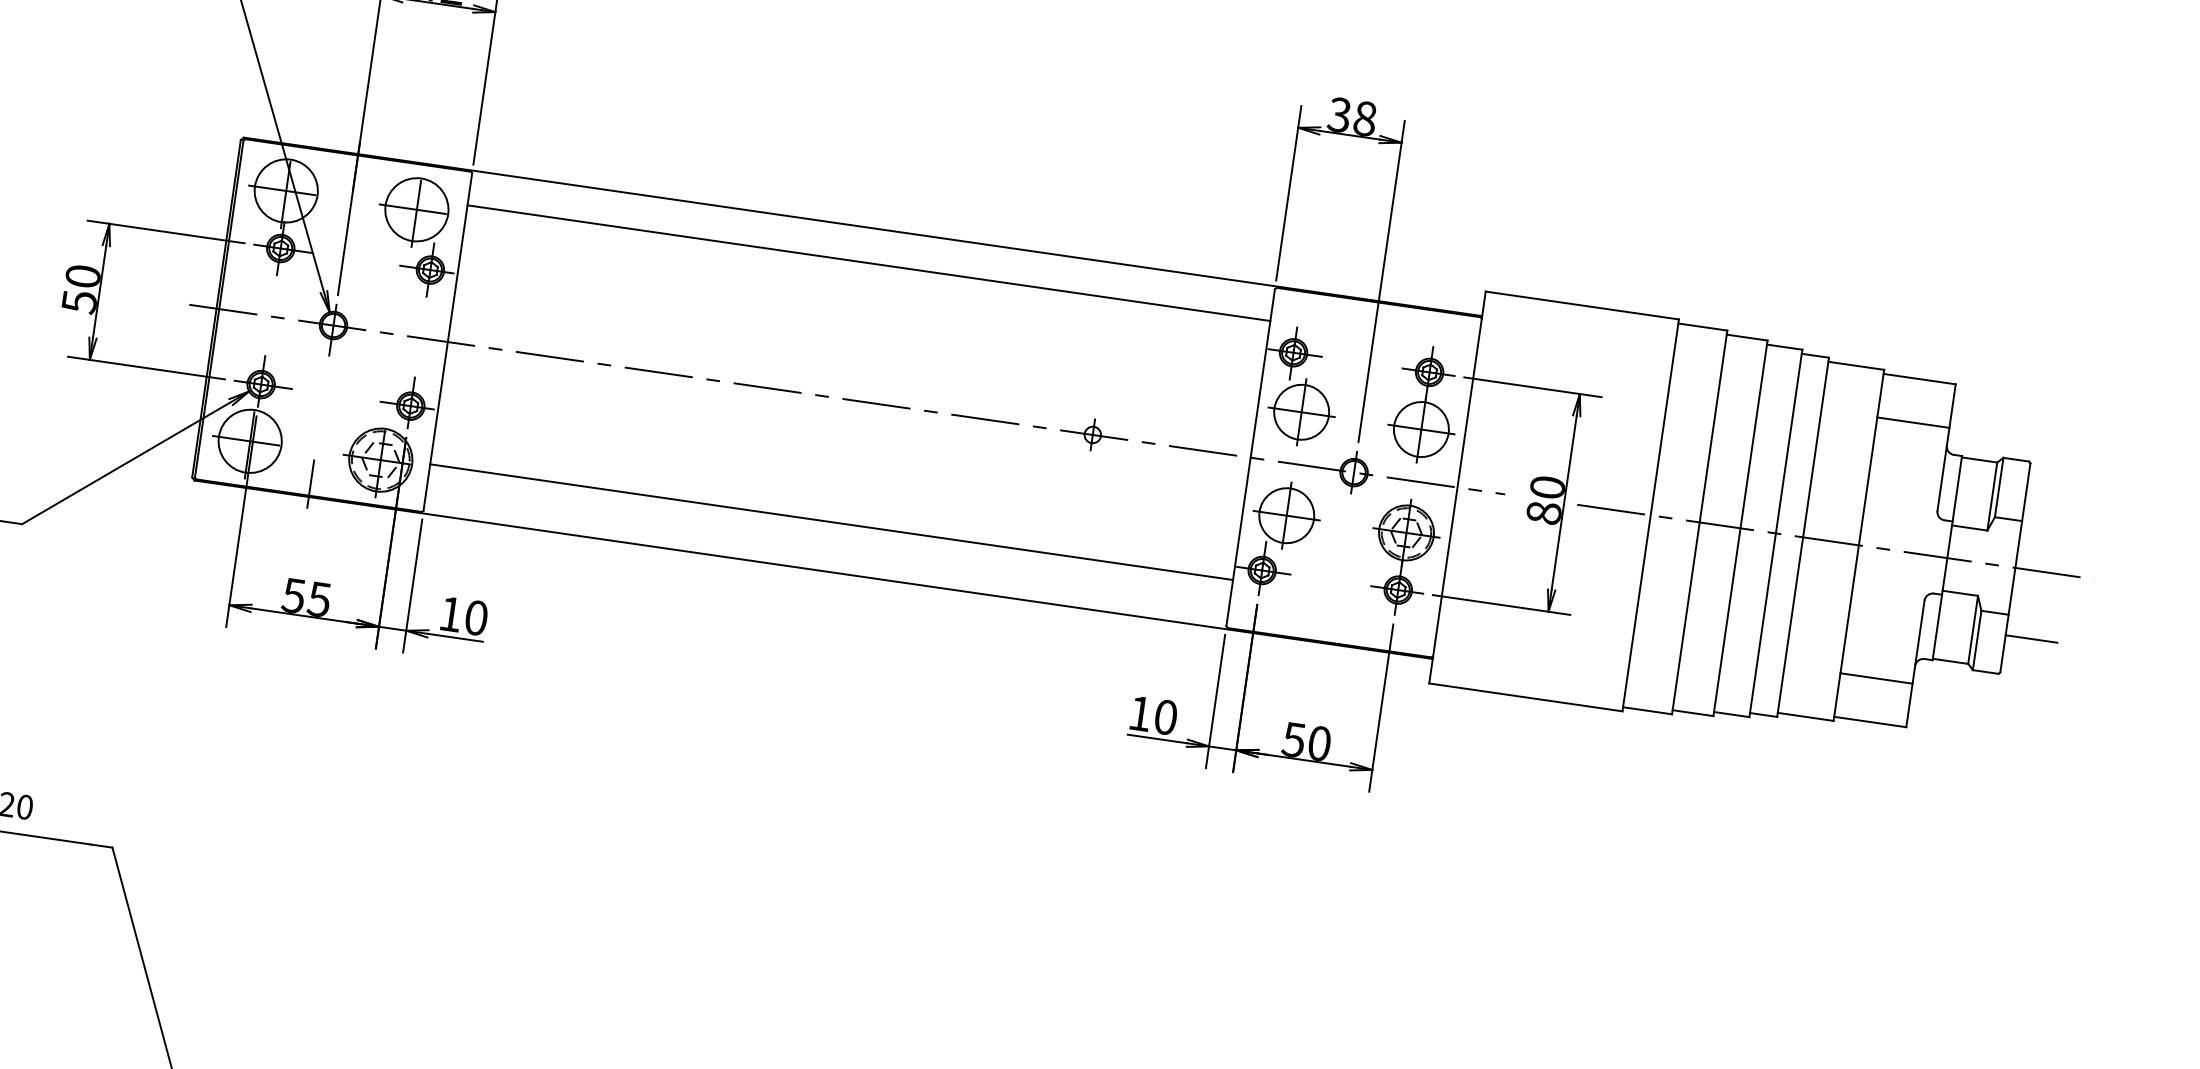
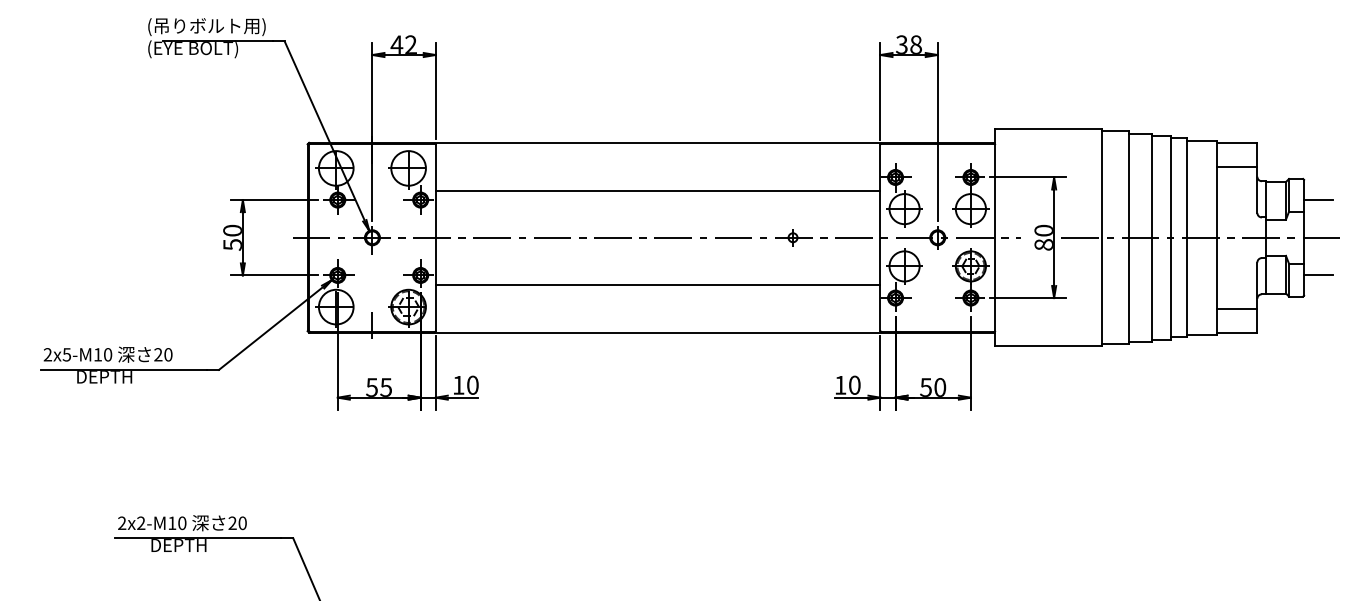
line: (867, 263) -> (657, 191), moved
line: (2051, 504) -> (1318, 200), added
line: (830, 521) -> (657, 284), moved

